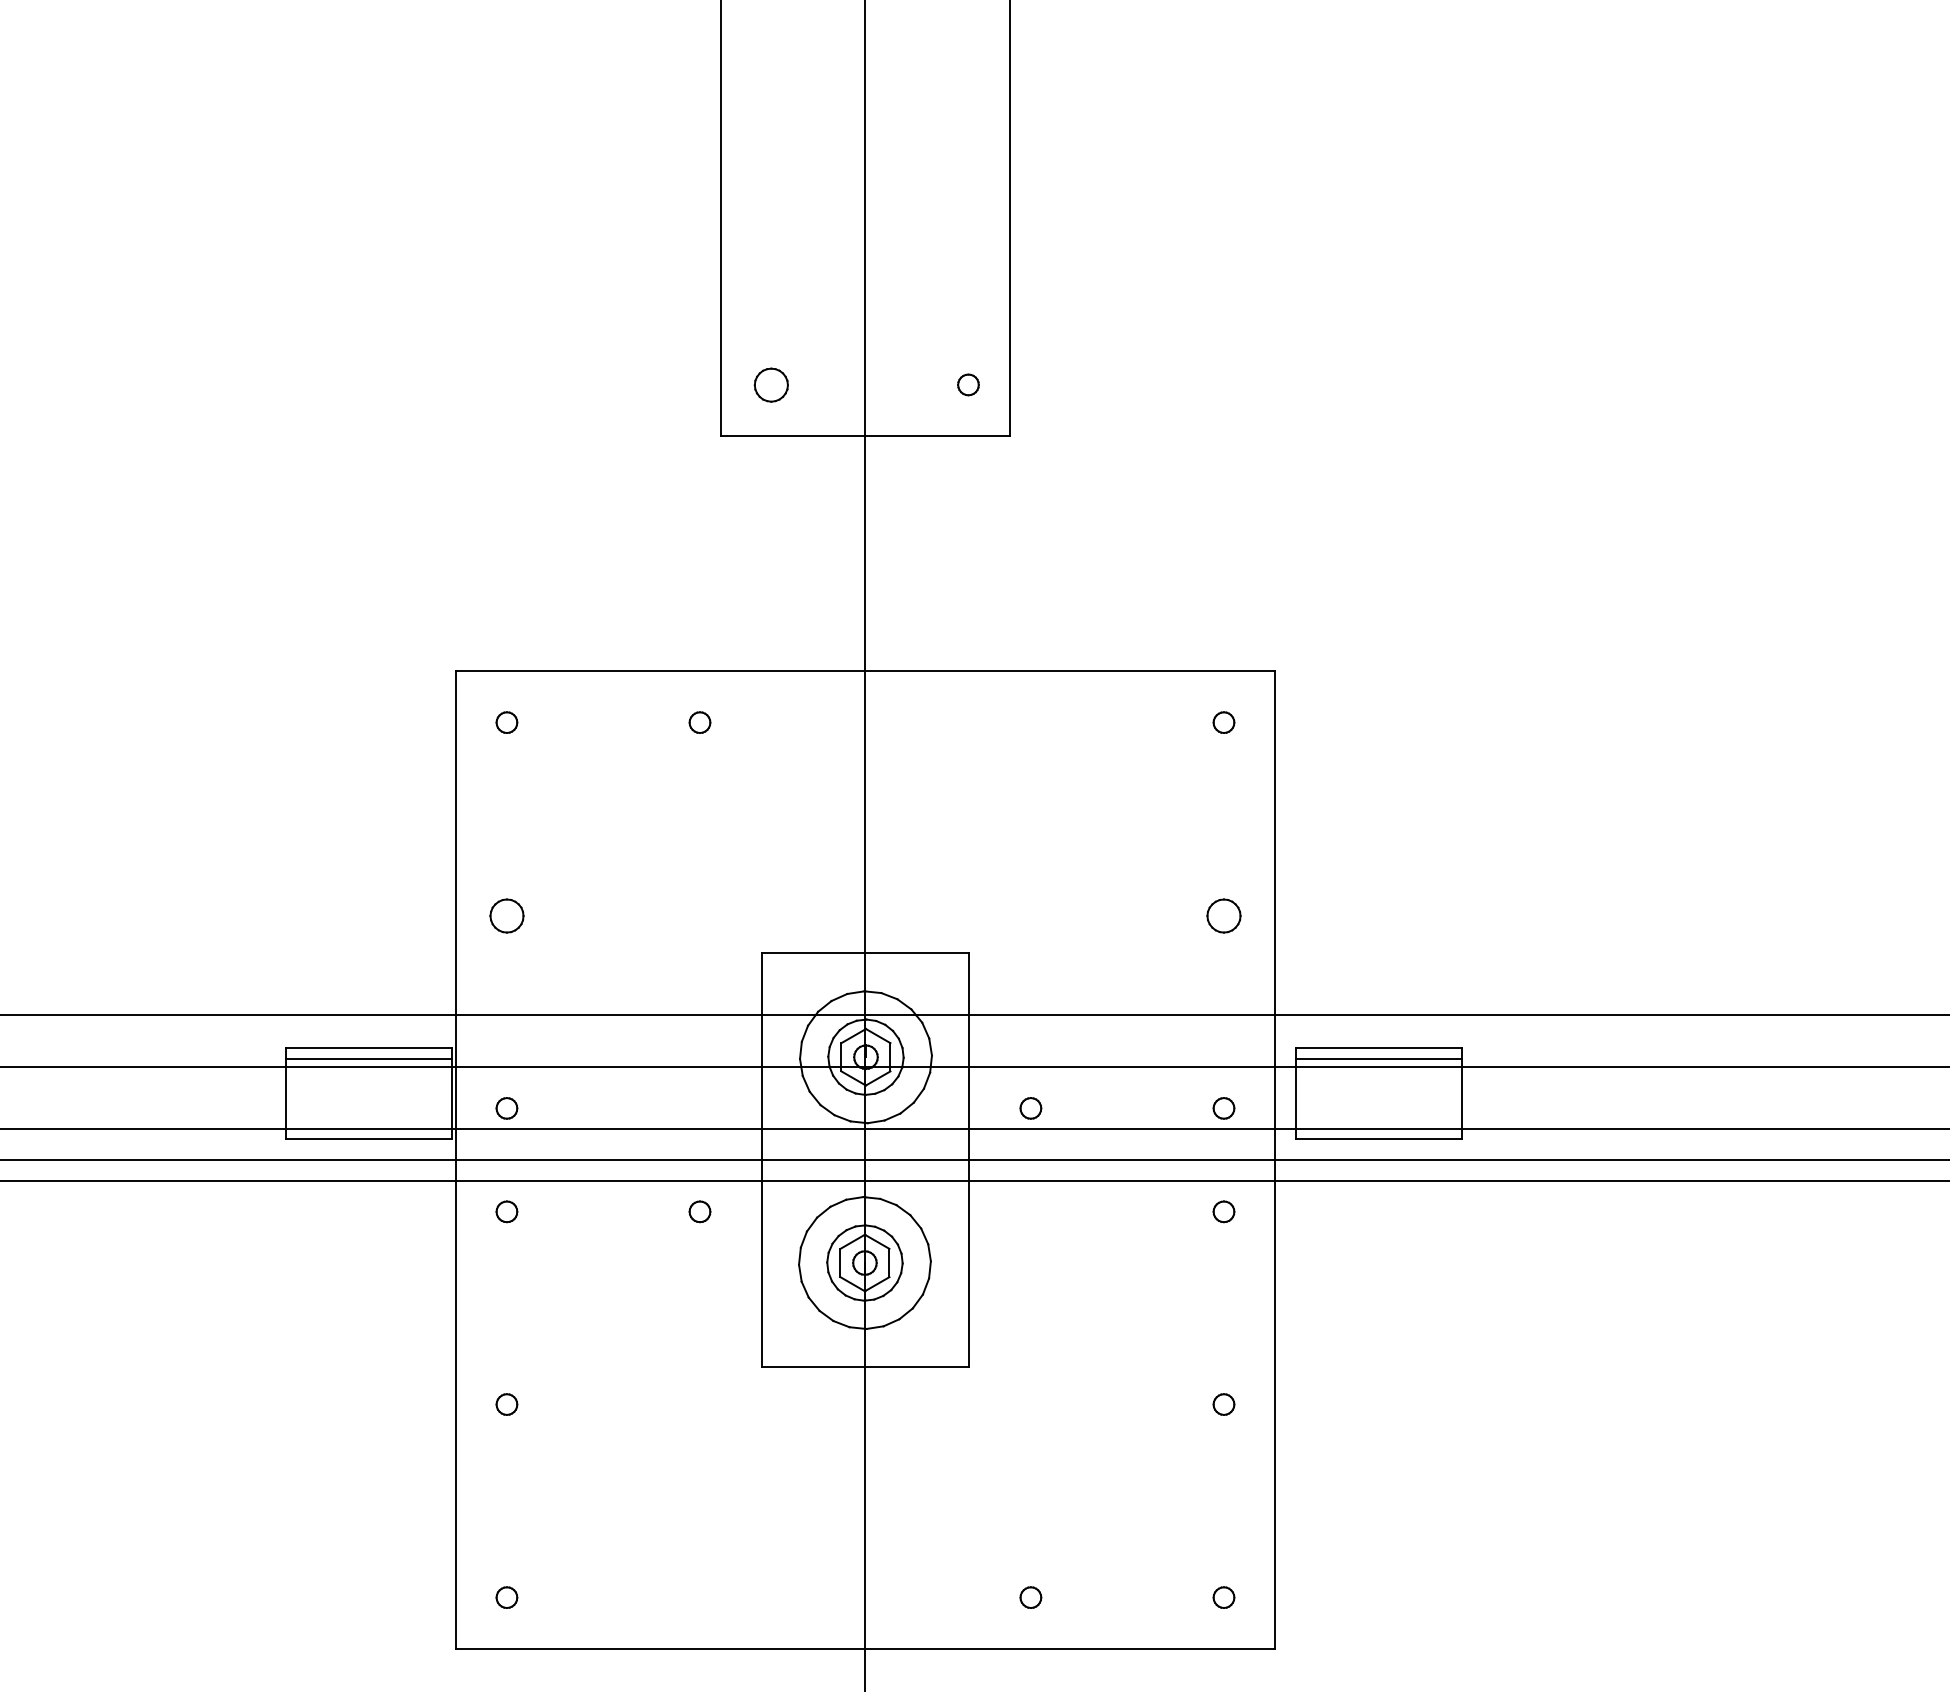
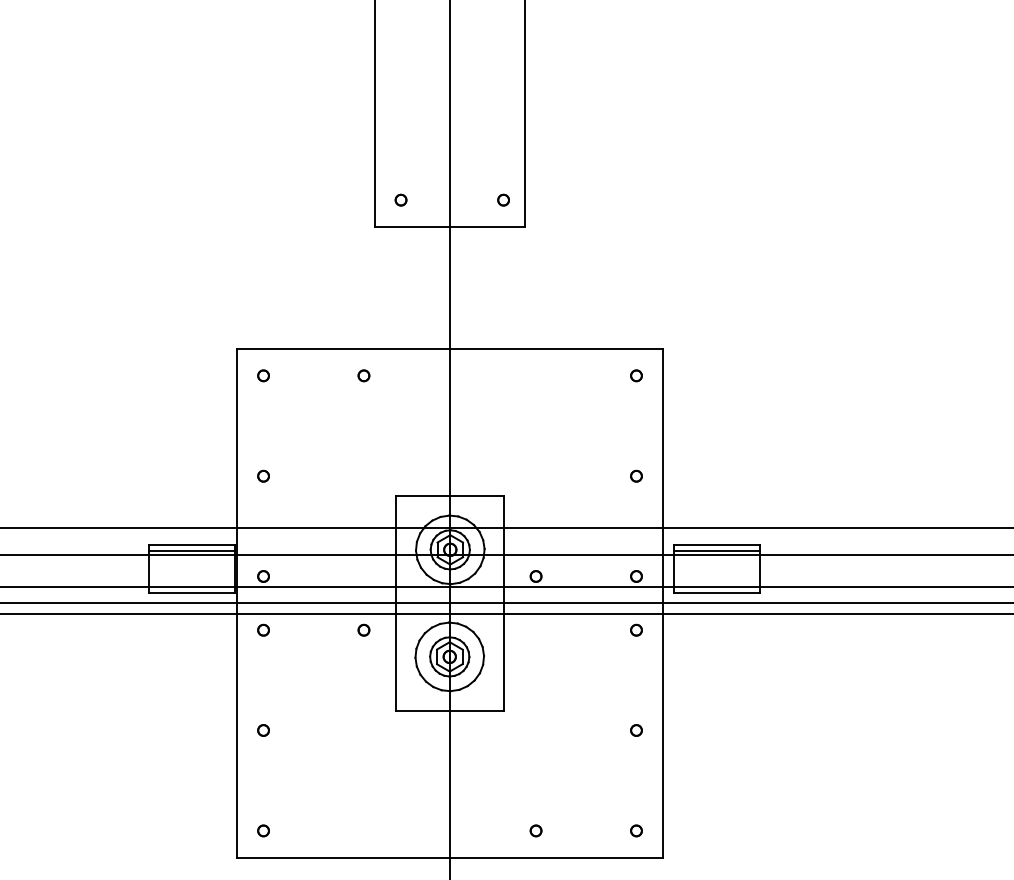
part: (770, 383) -> (400, 199), size x0.62
part: (506, 914) -> (263, 475), size x0.62
part: (1223, 914) -> (636, 475), size x0.62

